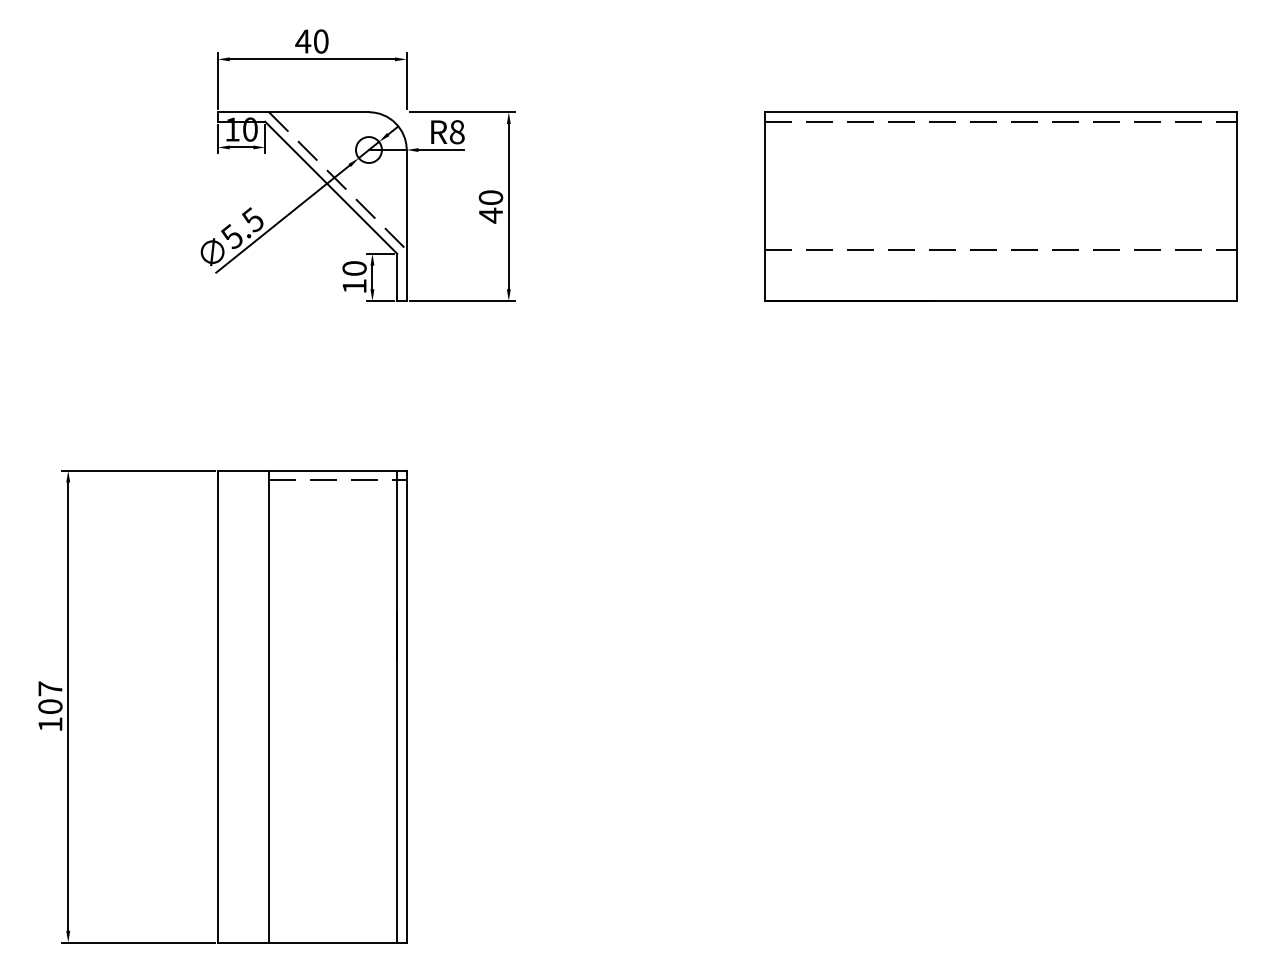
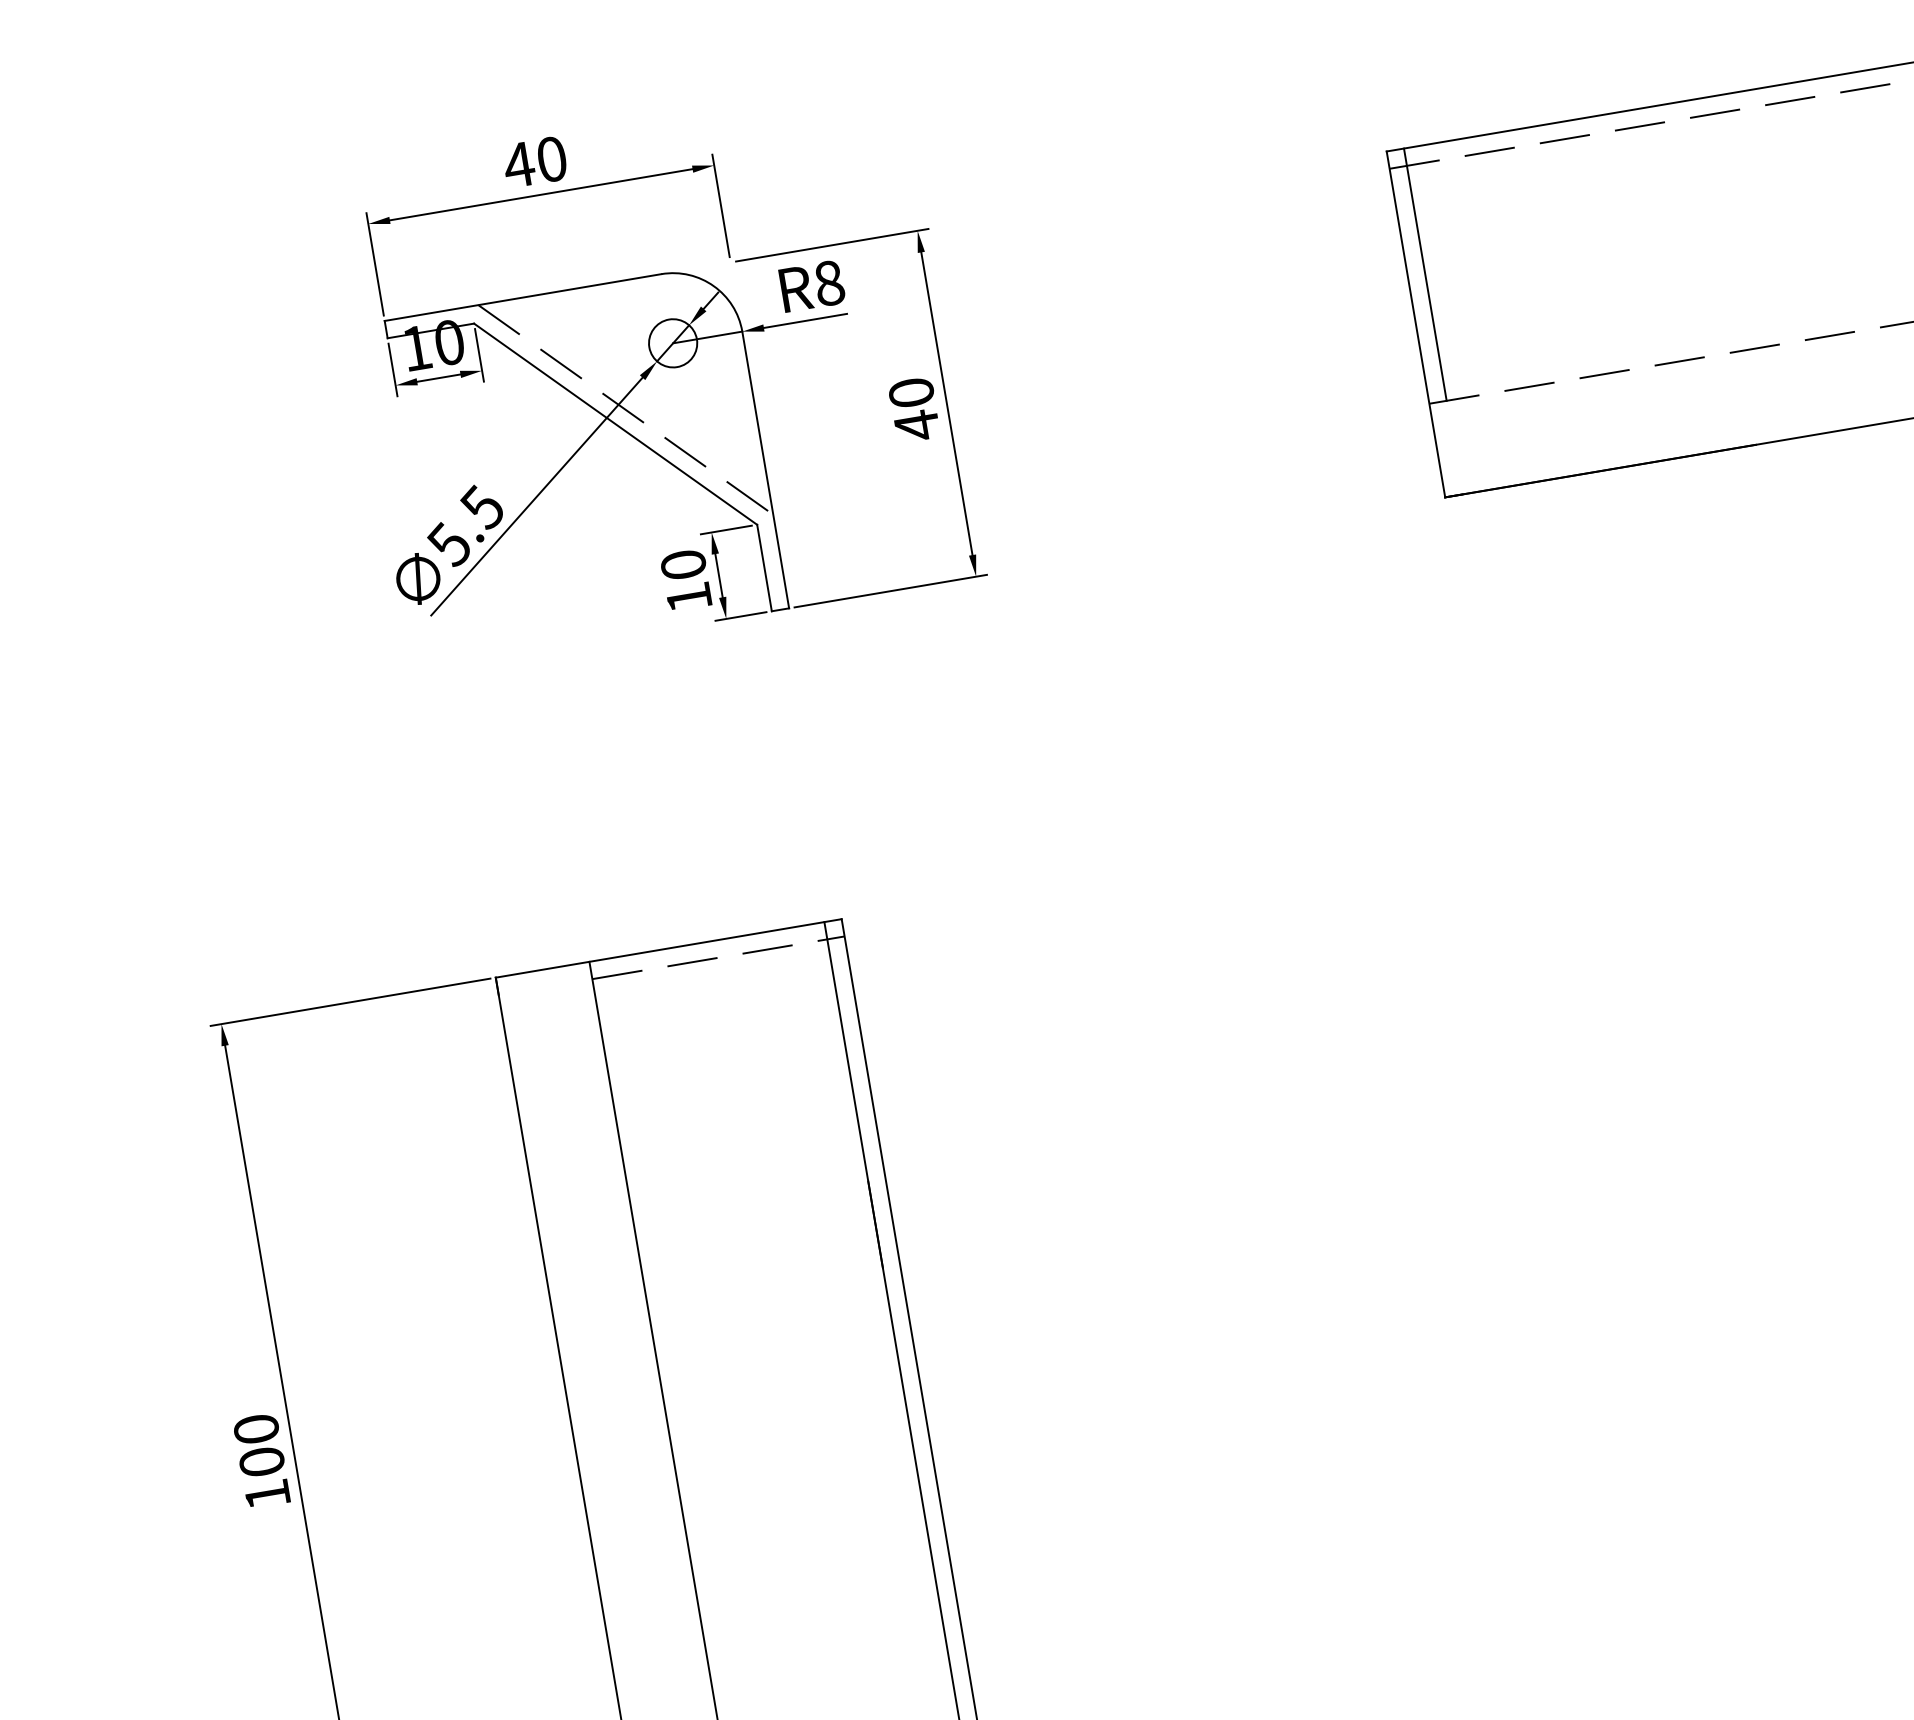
line: (774, 180) -> (1425, 273), added
text: (50, 688) -> (256, 1428), 107 -> 100

